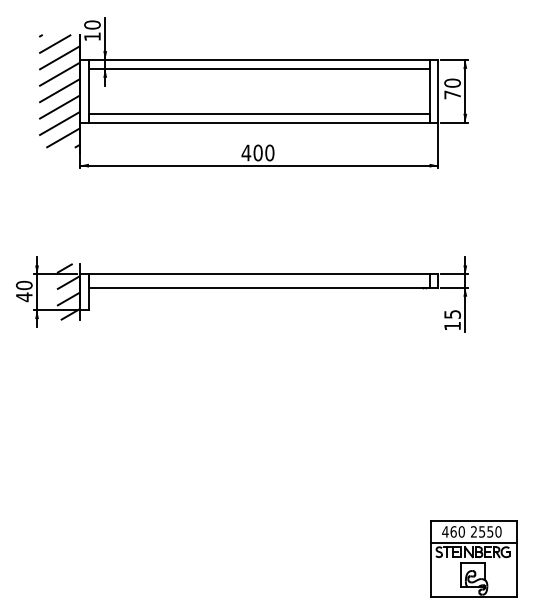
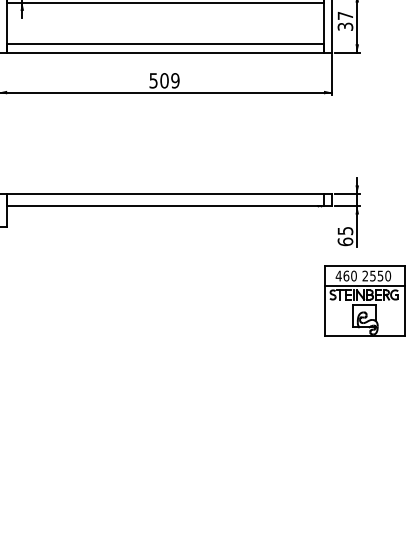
text: (452, 88) -> (345, 20), 70 -> 37
text: (257, 152) -> (163, 80), 400 -> 509
text: (452, 325) -> (345, 241), 15 -> 65
part: (473, 558) -> (364, 300), moved

